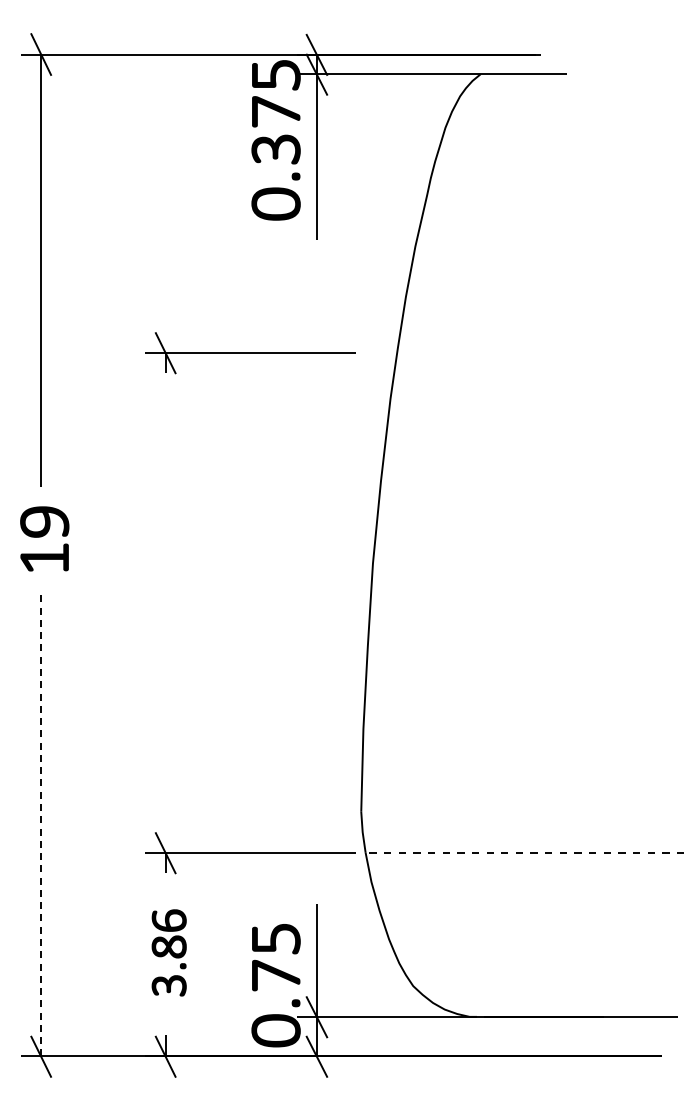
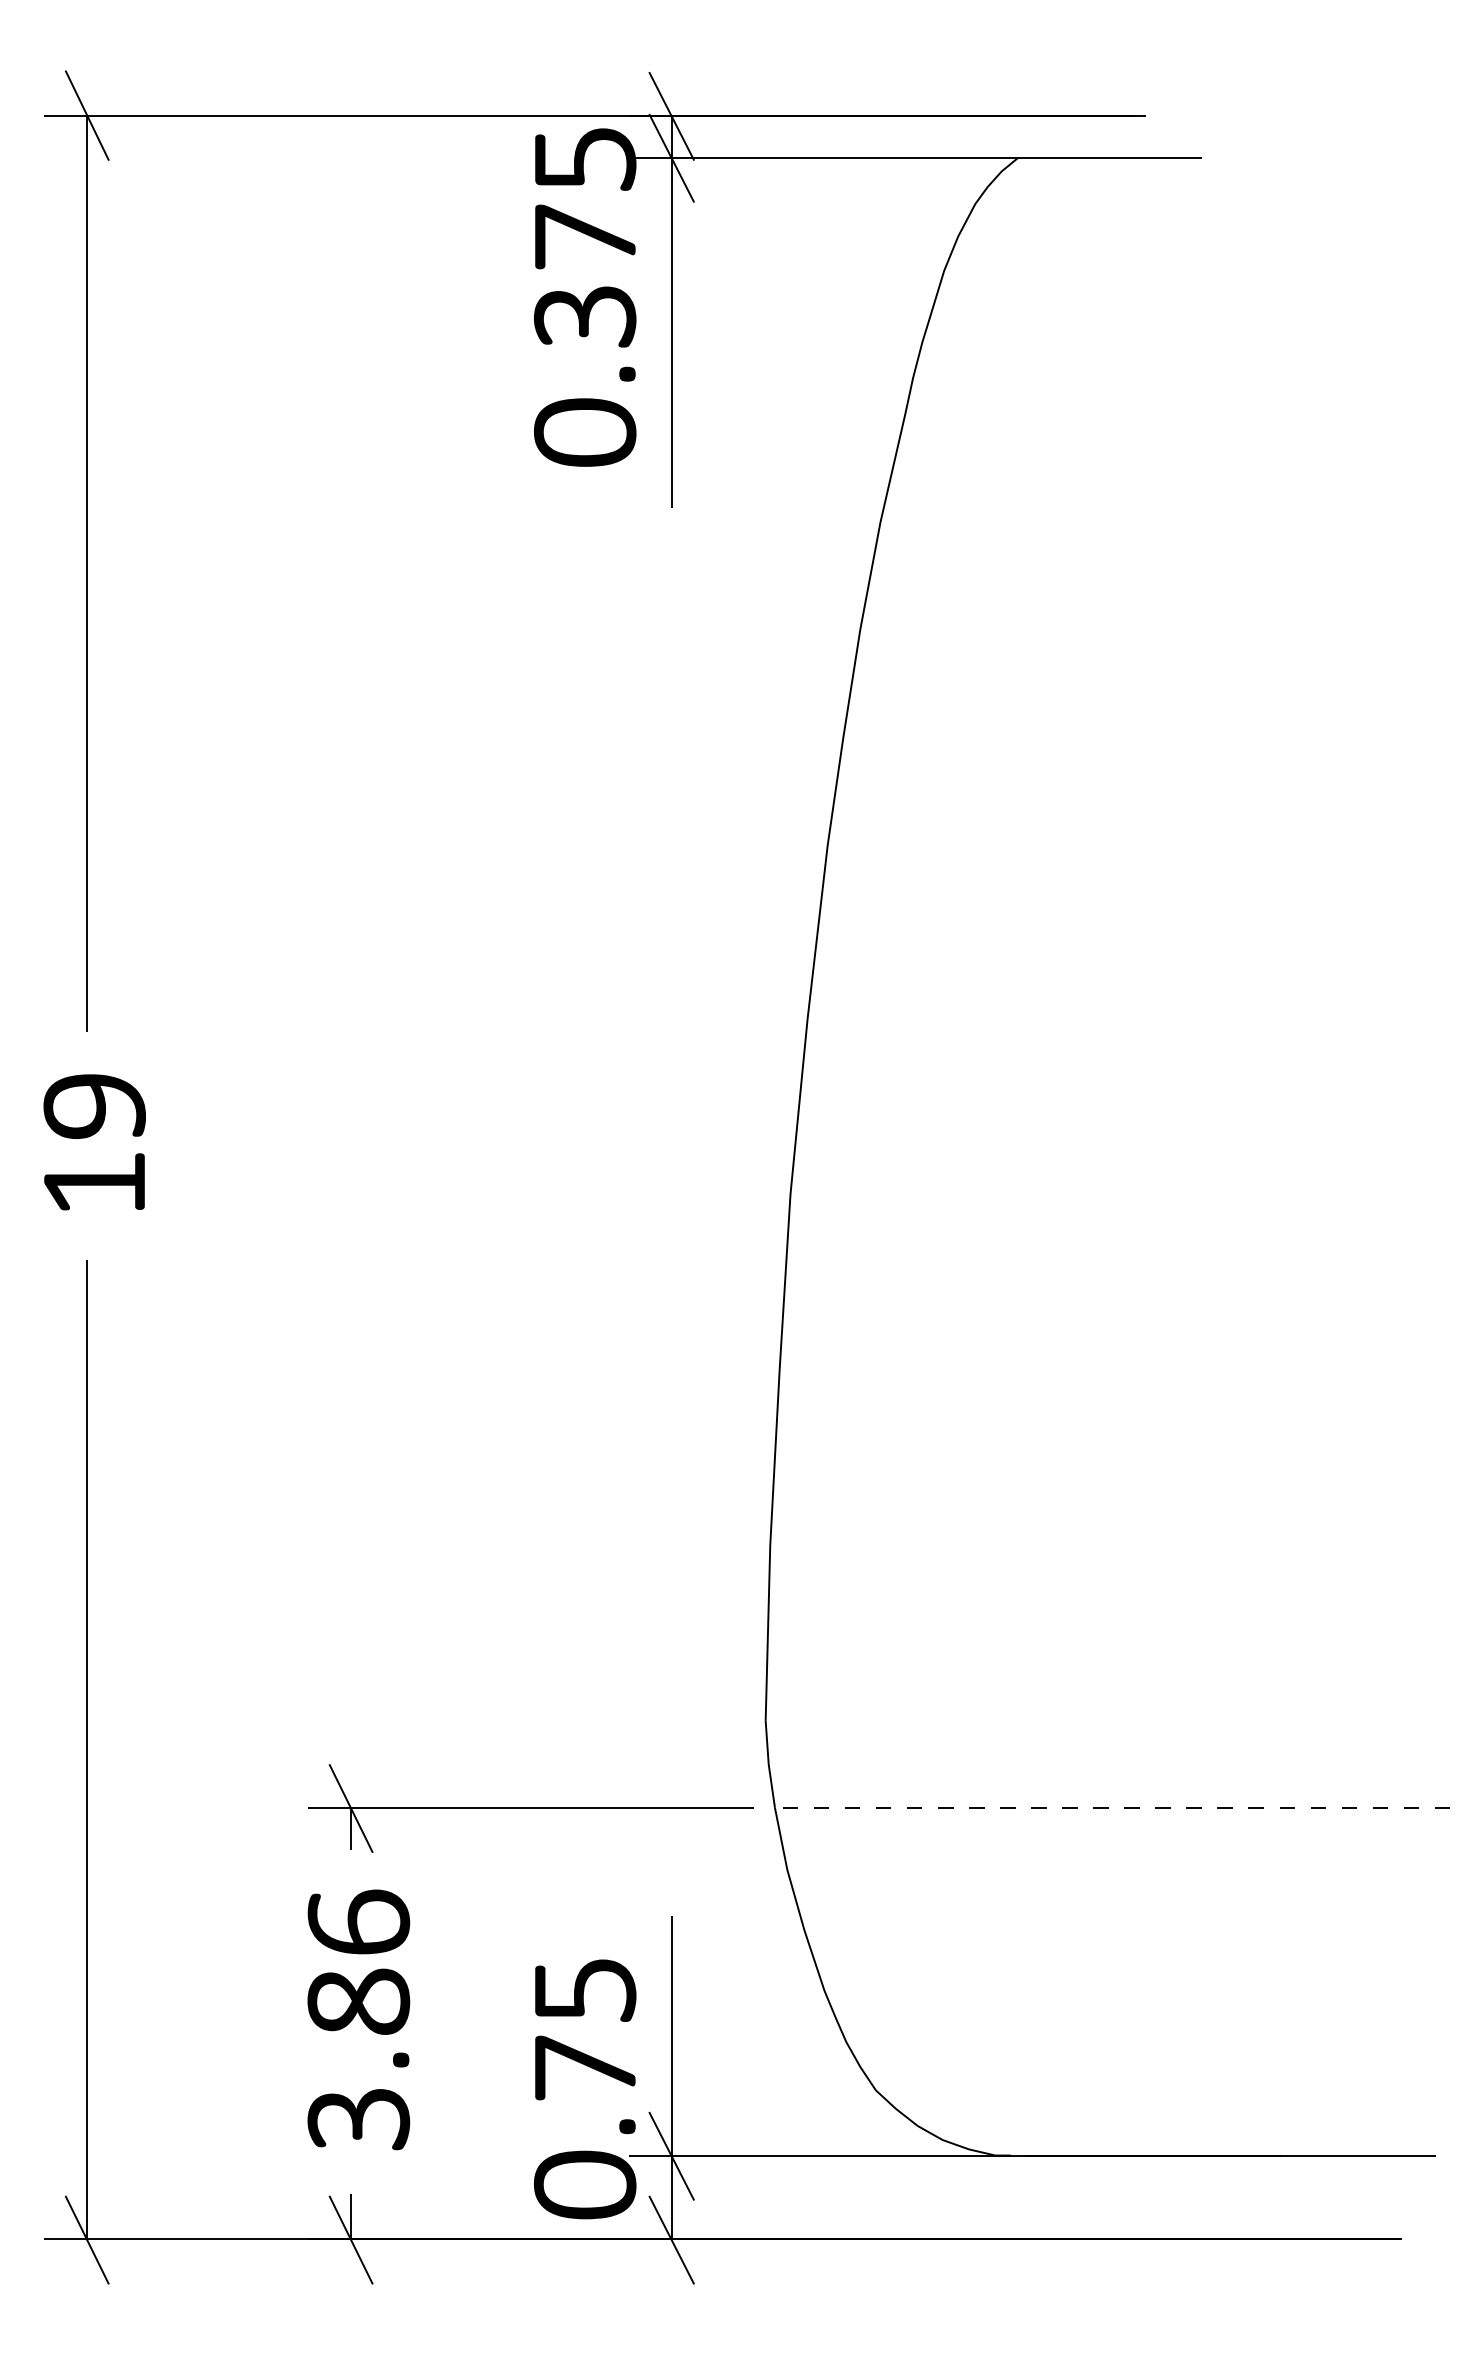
part: (250, 353) -> (530, 749), removed
line: (41, 824) -> (87, 1747), dashed -> solid
part: (168, 952) -> (357, 2019), size x1.43

